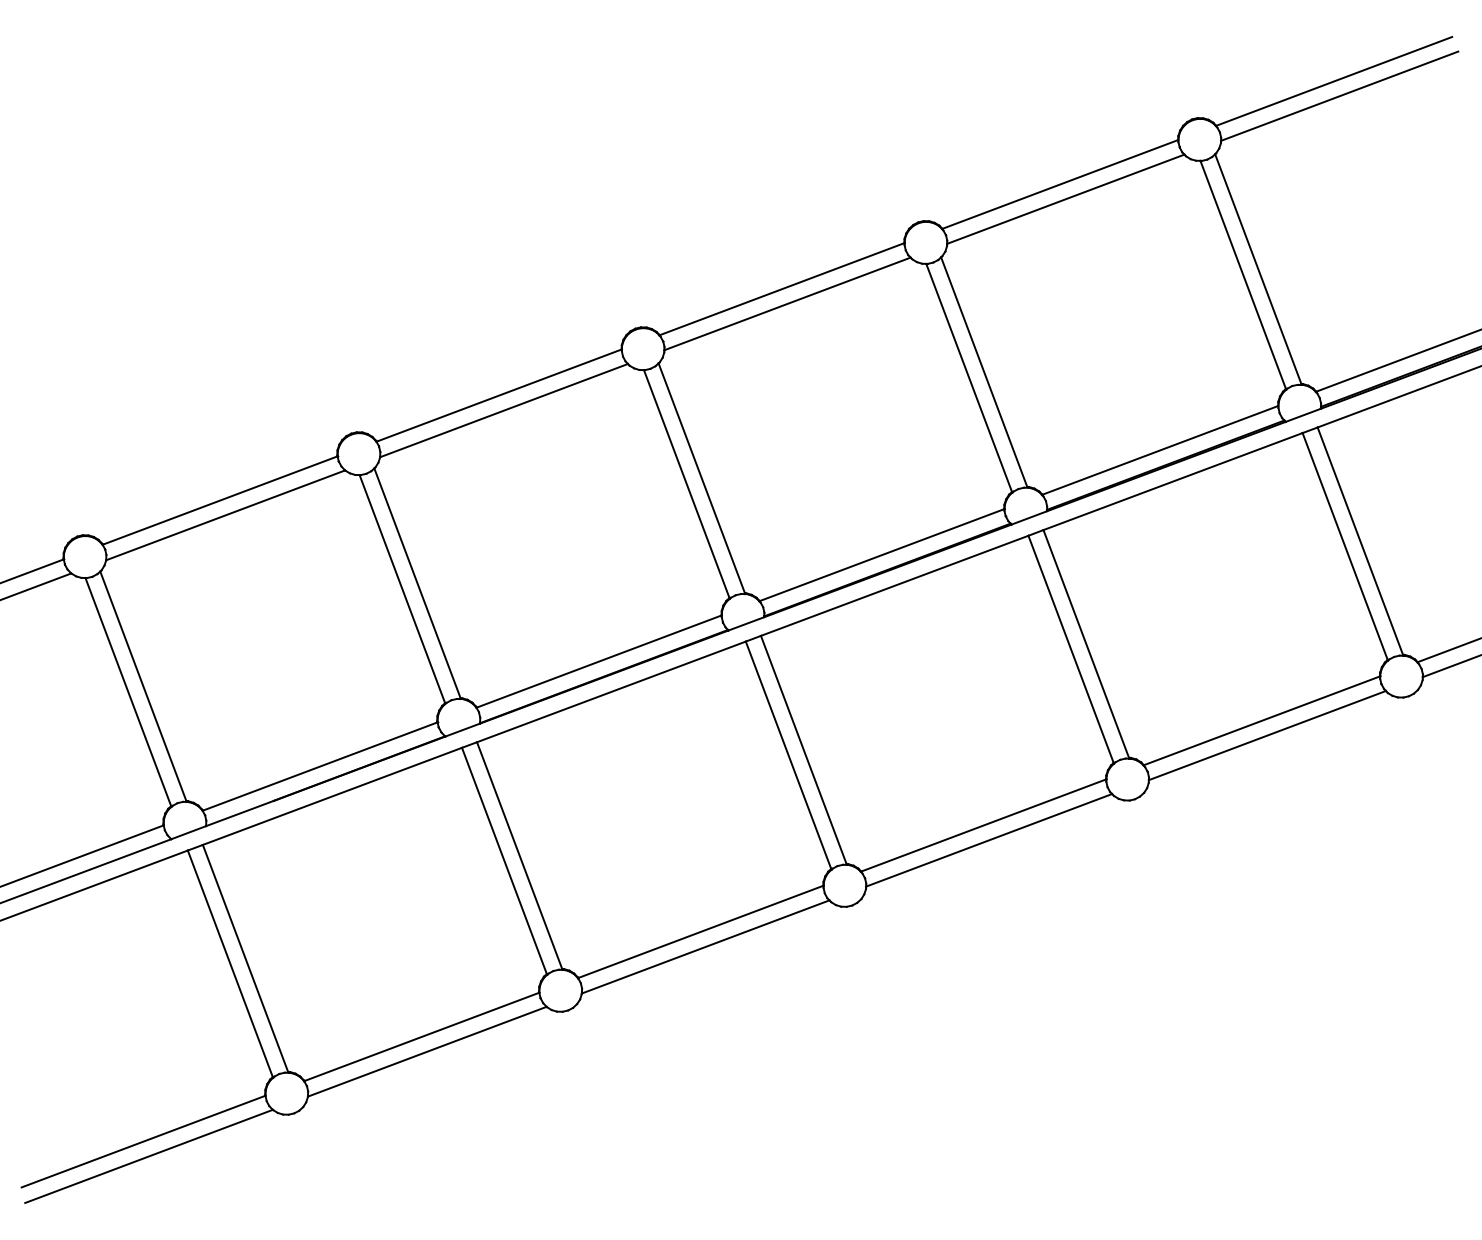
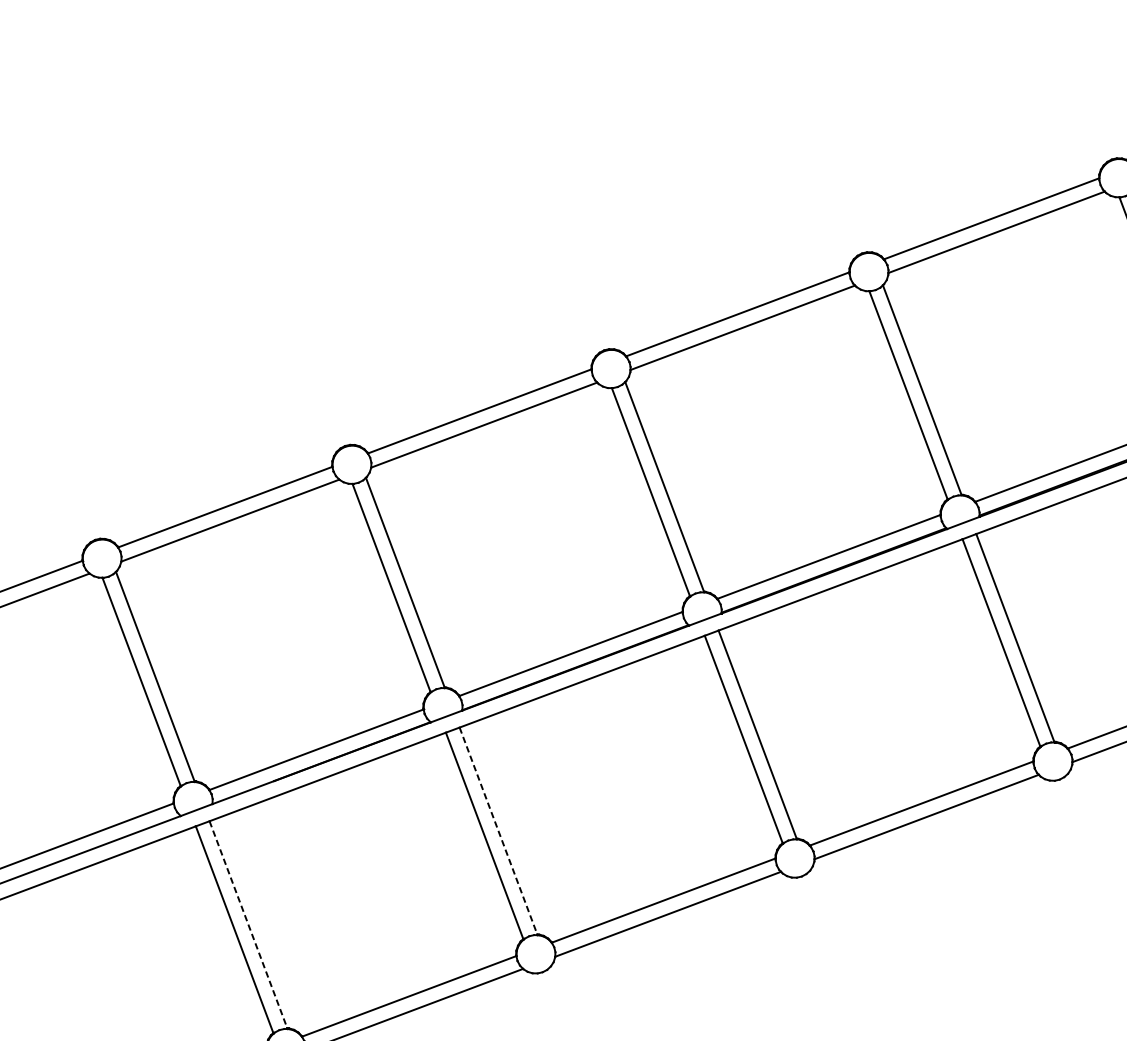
line: (519, 856) -> (498, 831), solid -> dashed
line: (245, 958) -> (248, 924), solid -> dashed

